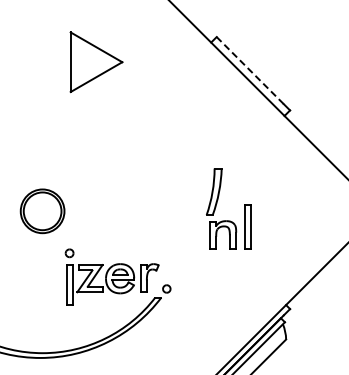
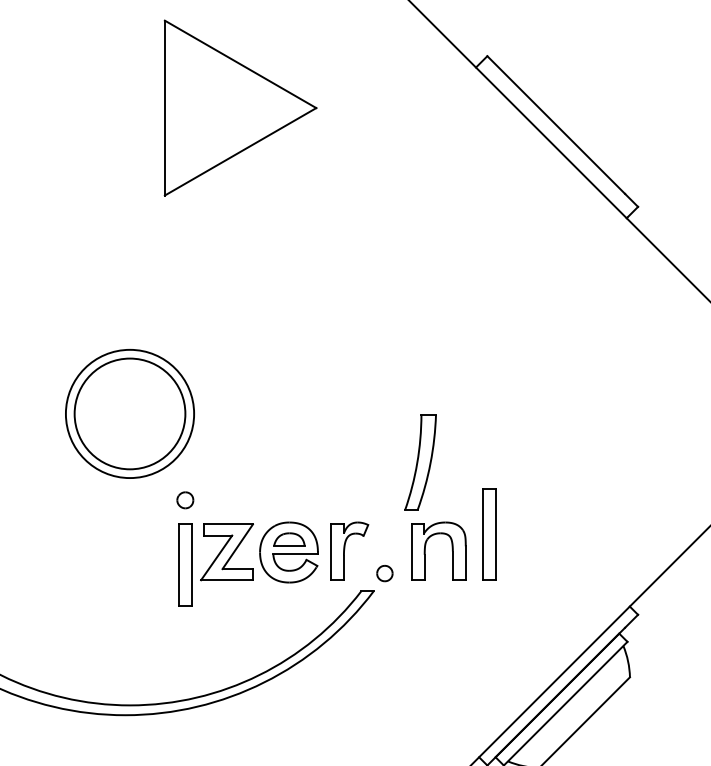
part: (96, 61) -> (240, 106), size x1.43
line: (249, 70) -> (554, 124), dashed -> solid
part: (42, 211) -> (129, 414), size x1.43
part: (228, 220) -> (449, 521), moved

